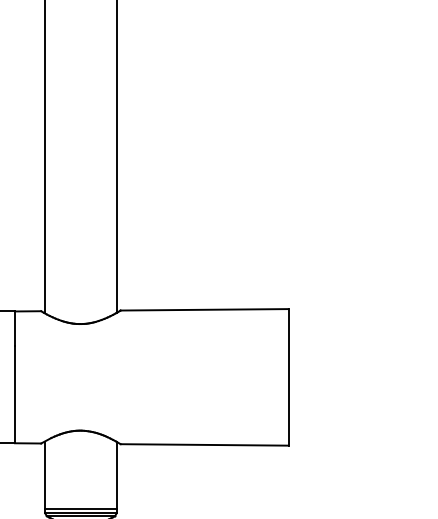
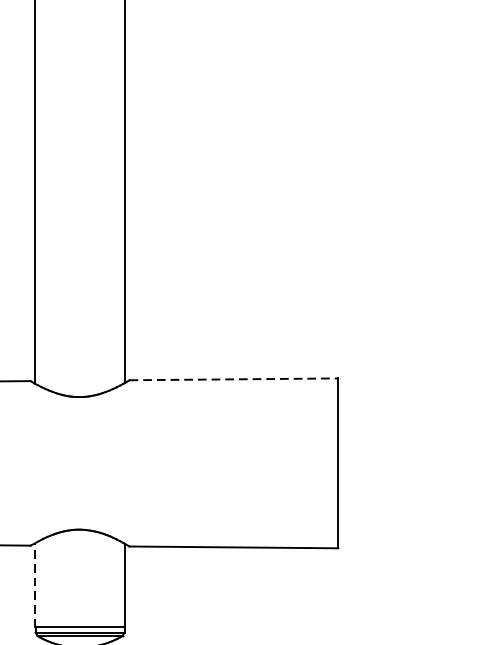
line: (204, 309) -> (233, 378), solid -> dashed
line: (44, 475) -> (34, 585), solid -> dashed

